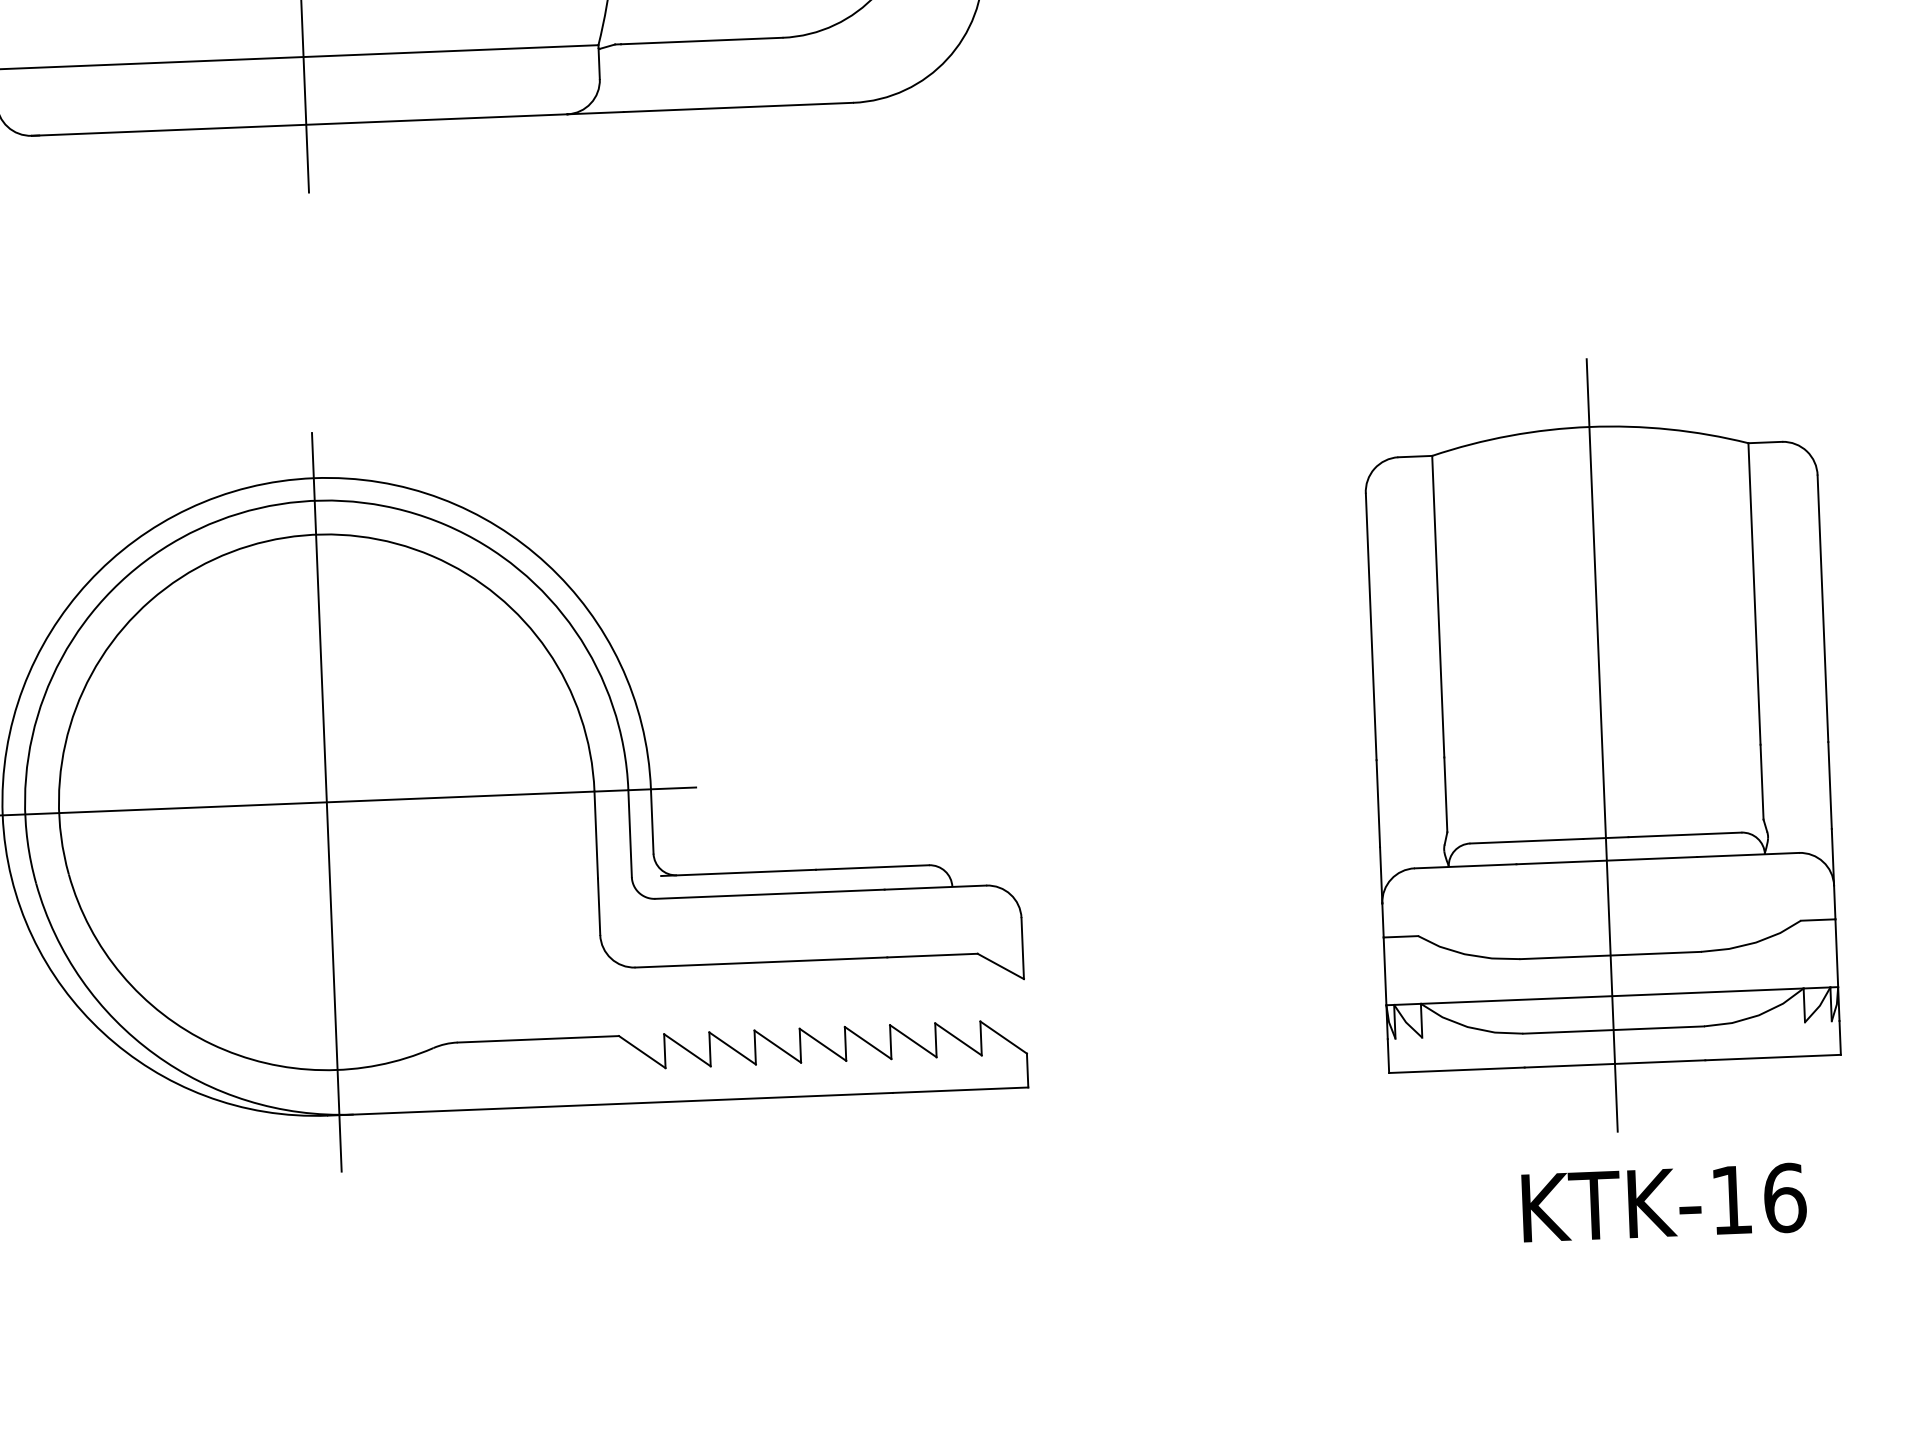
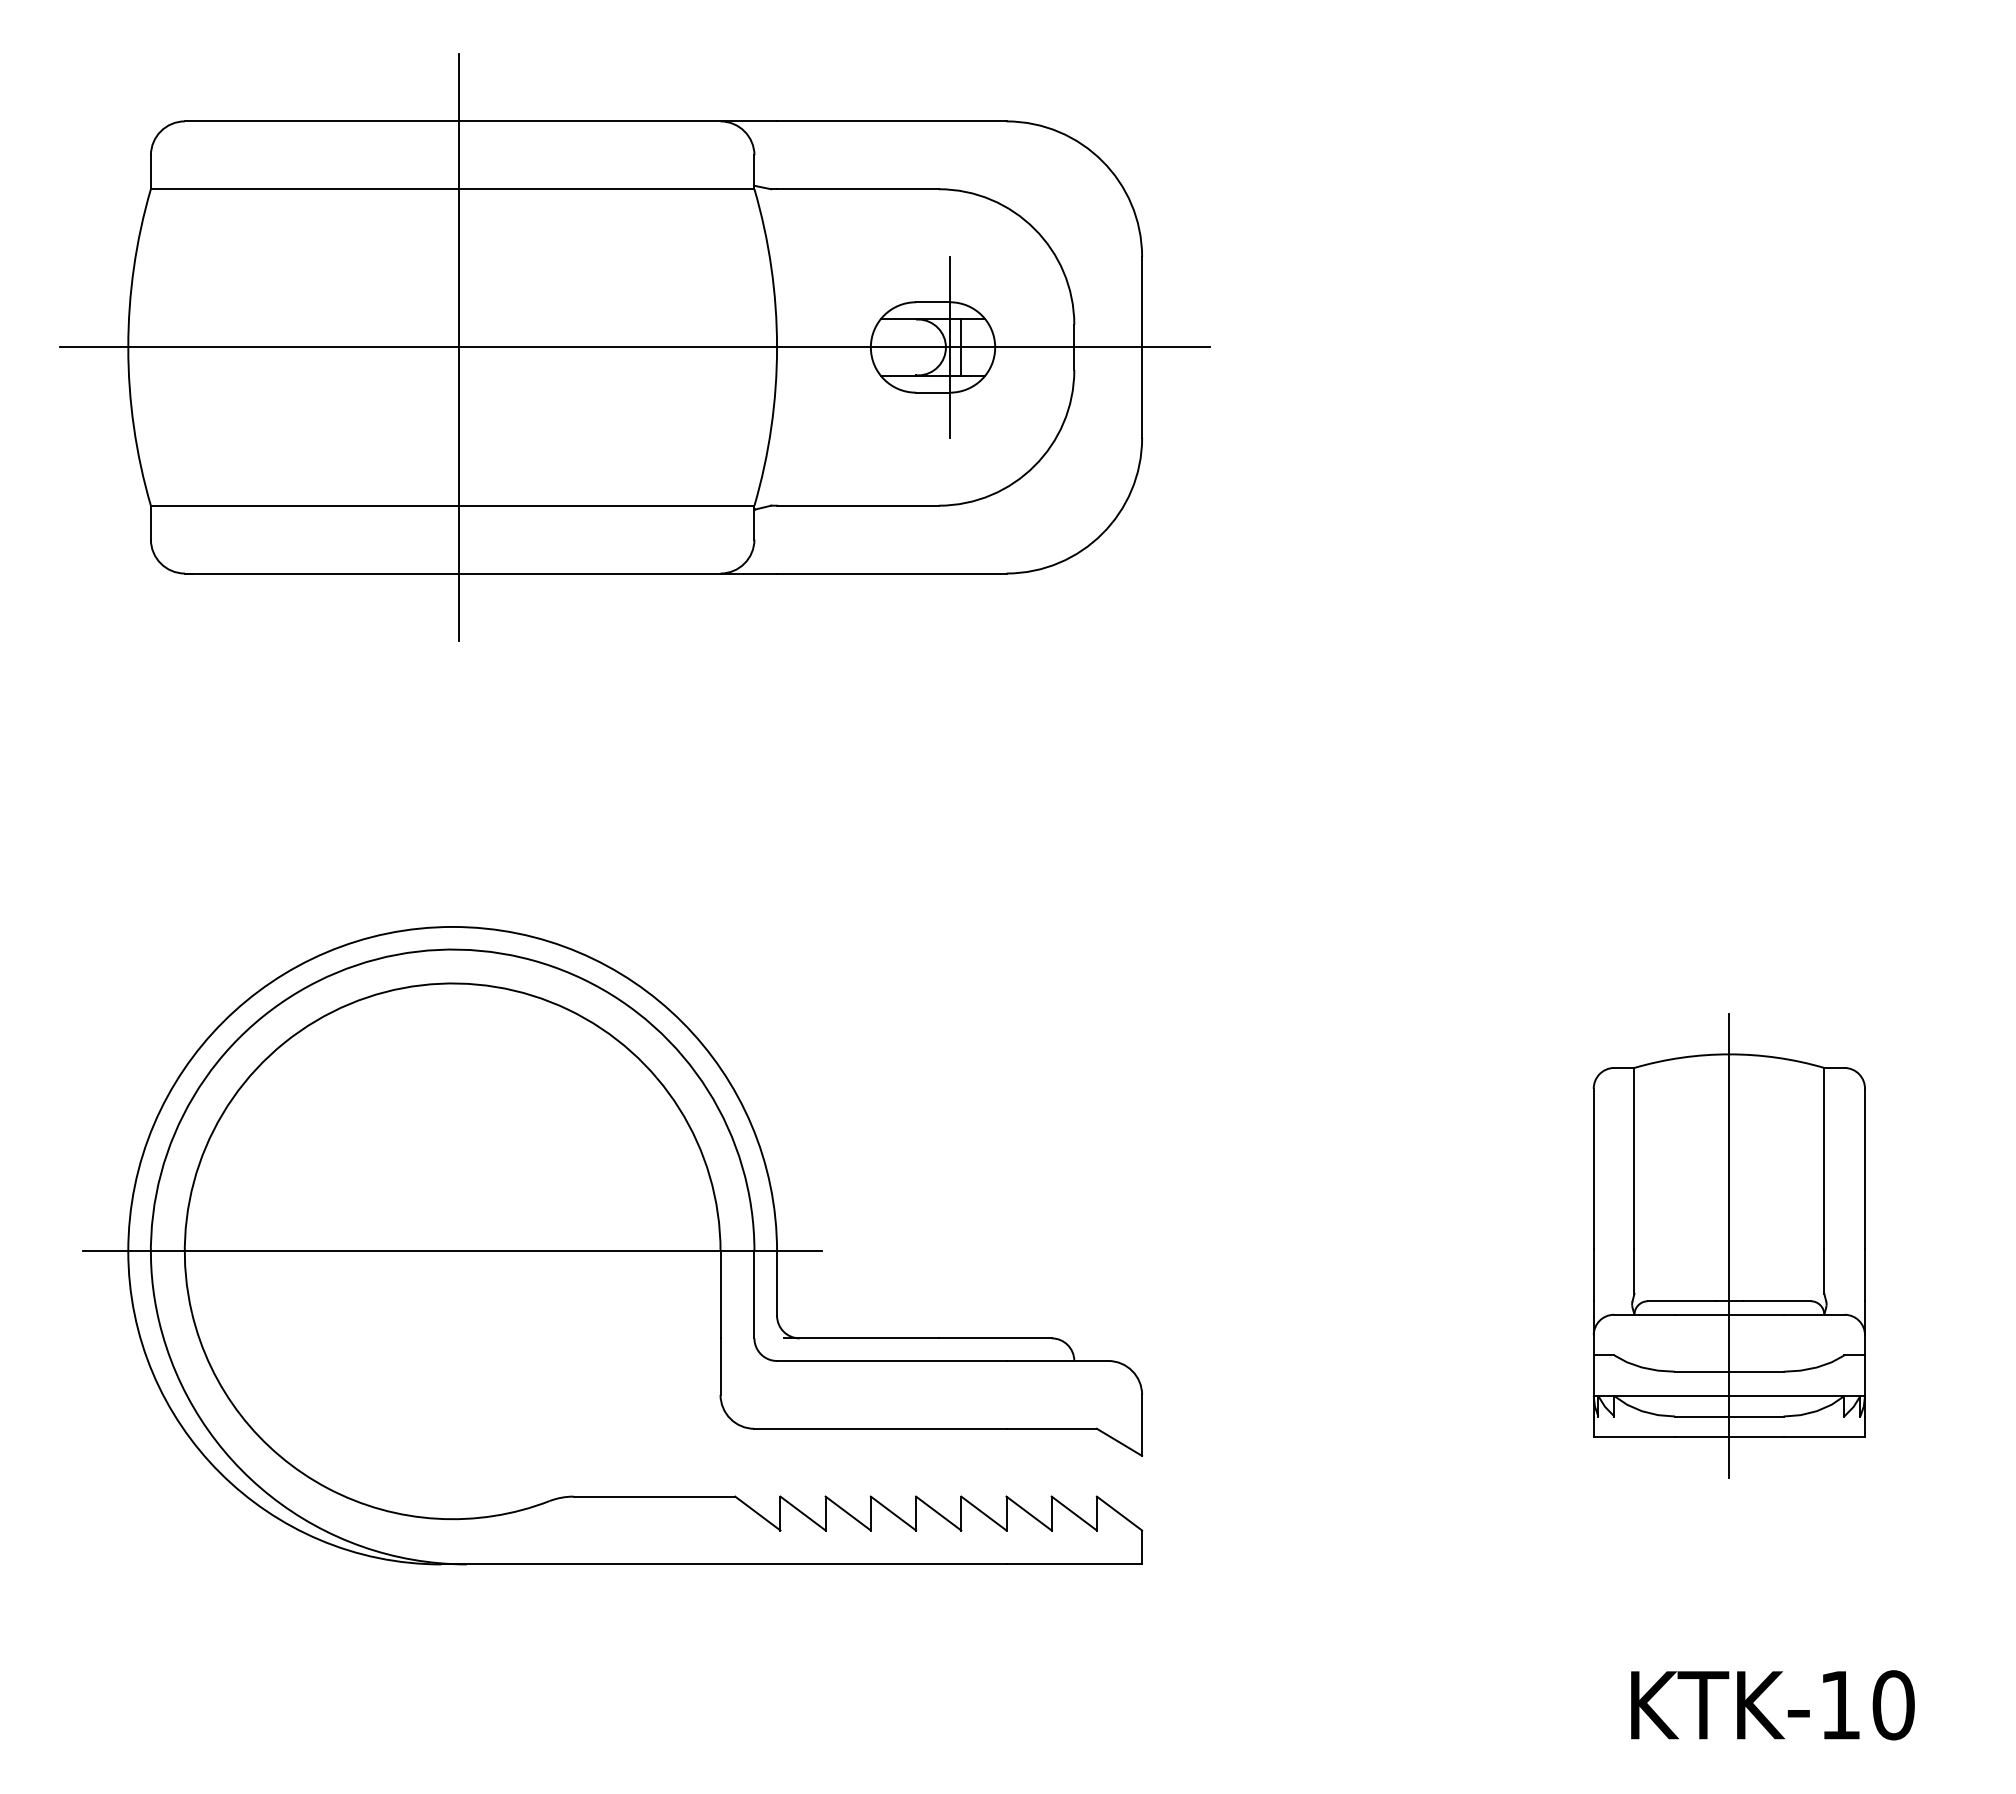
part: (1602, 745) -> (1729, 1245), size x0.6
line: (326, 801) -> (452, 1250), removed
text: (1784, 1198) -> (1893, 1705), KTK-16 -> KTK-10

